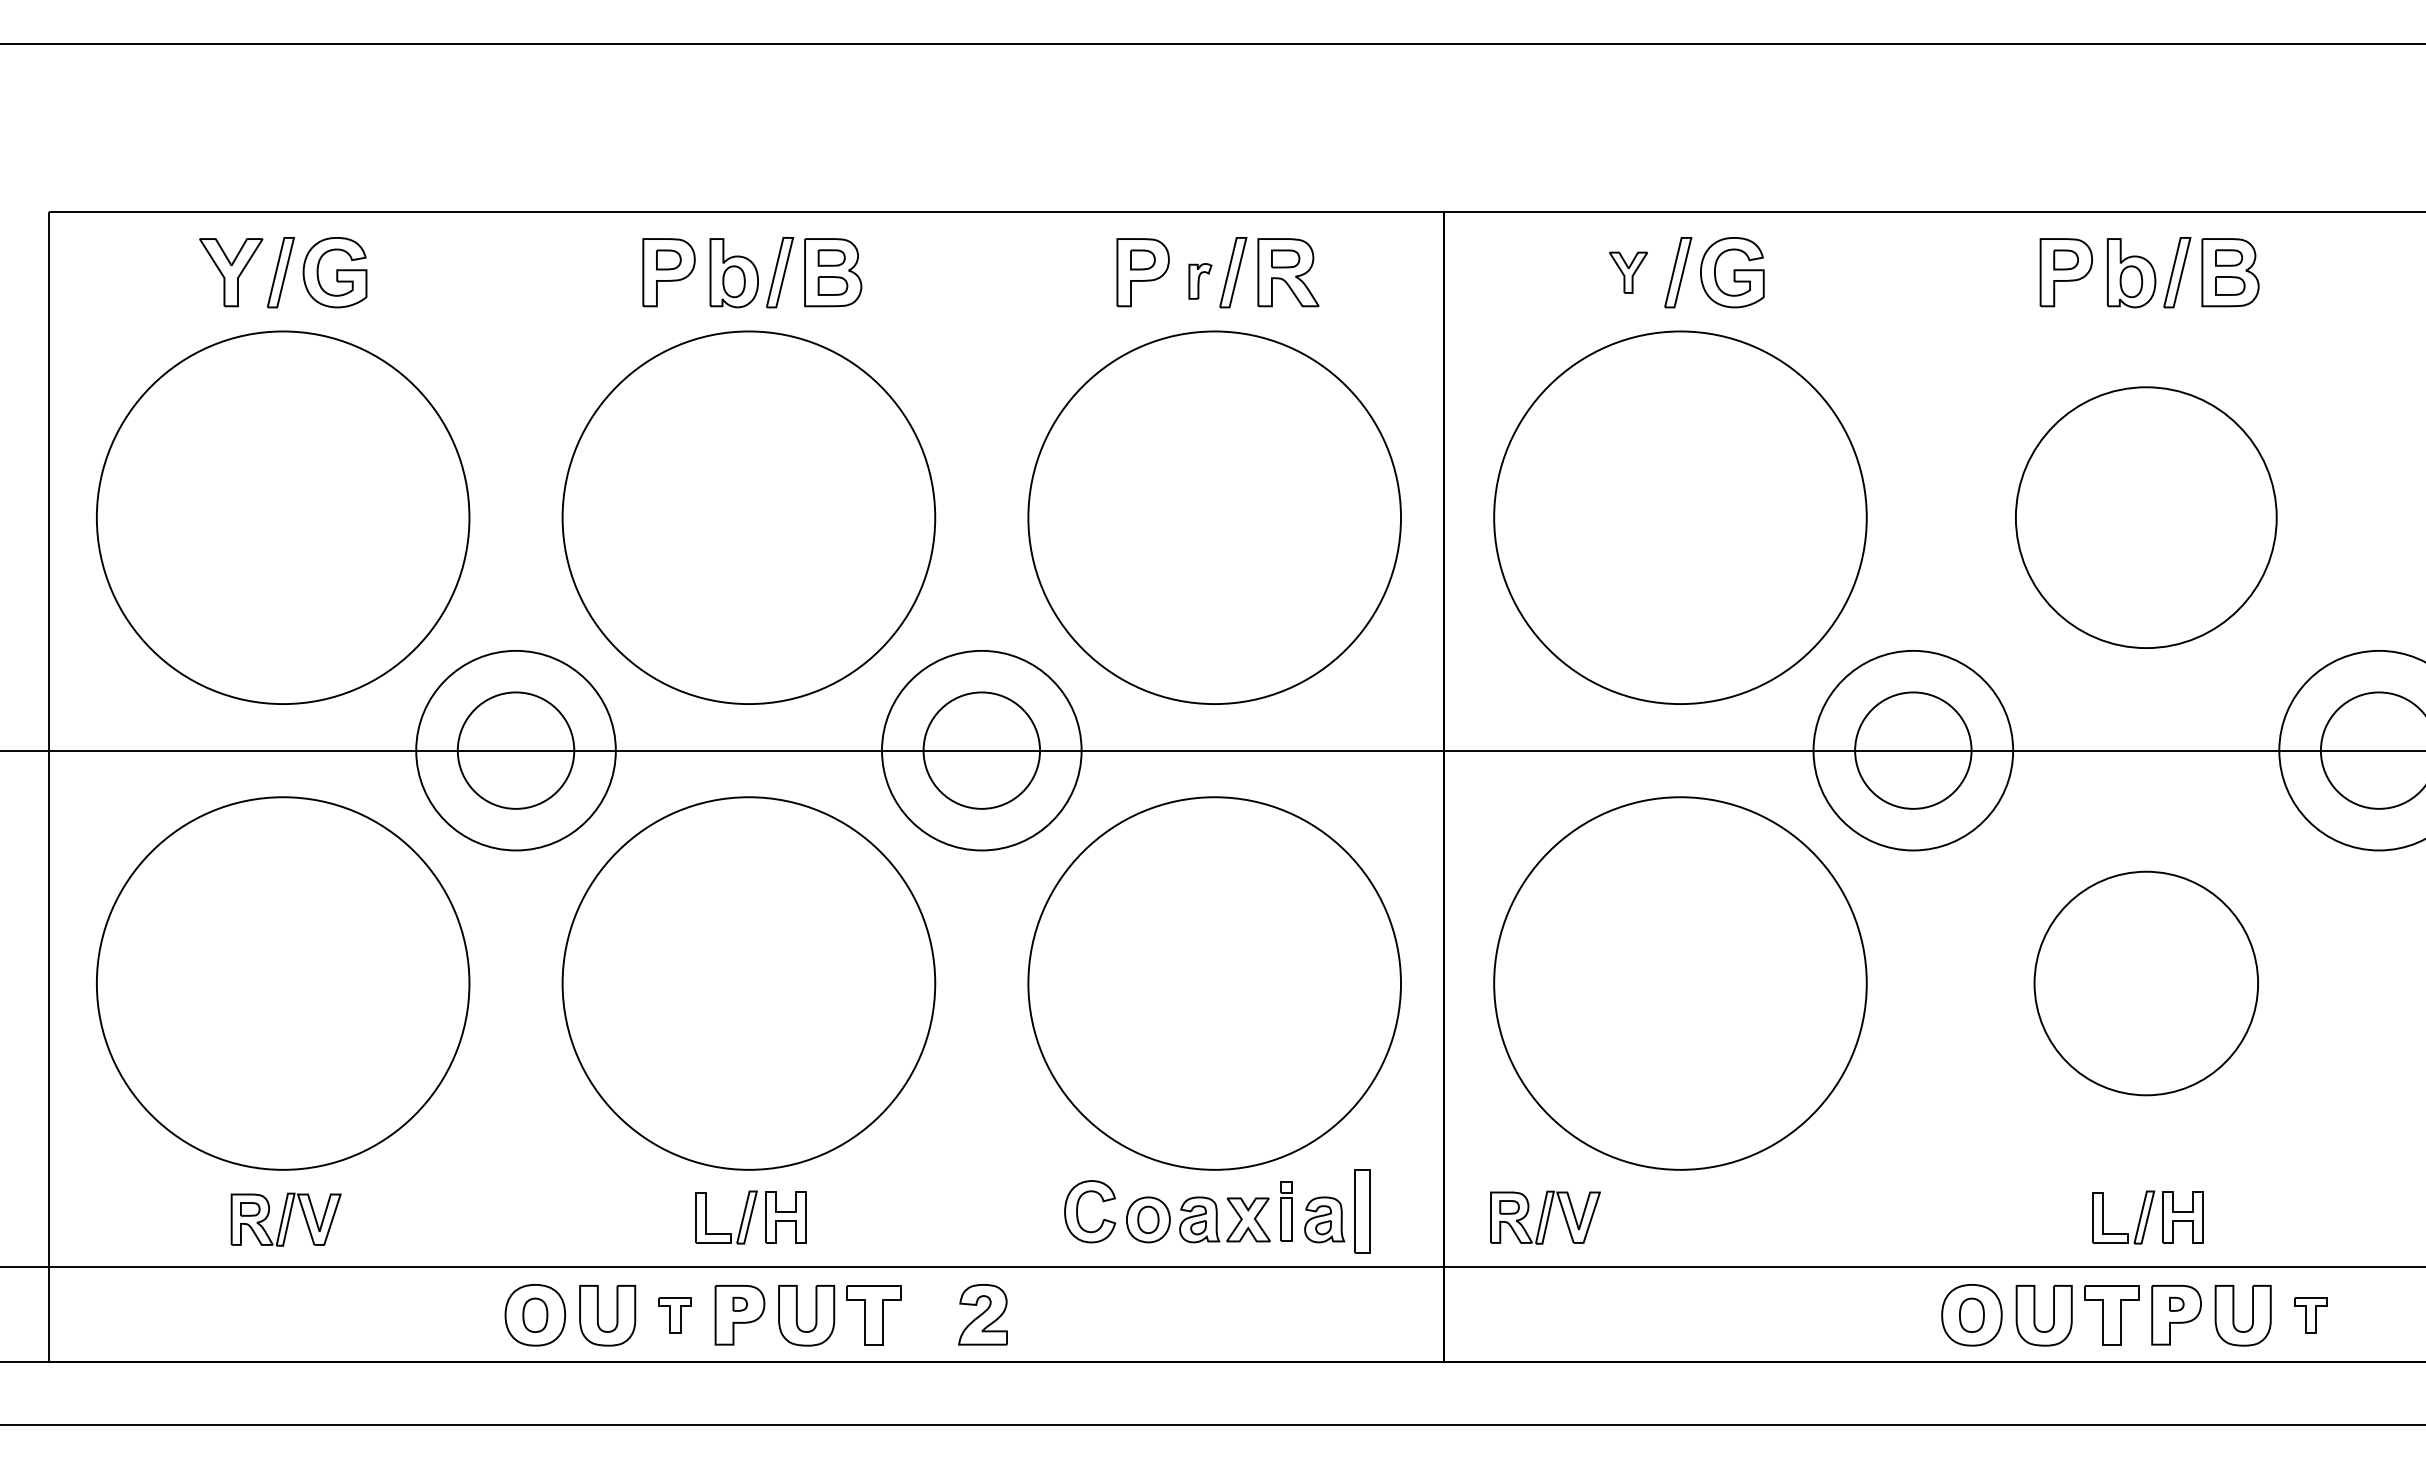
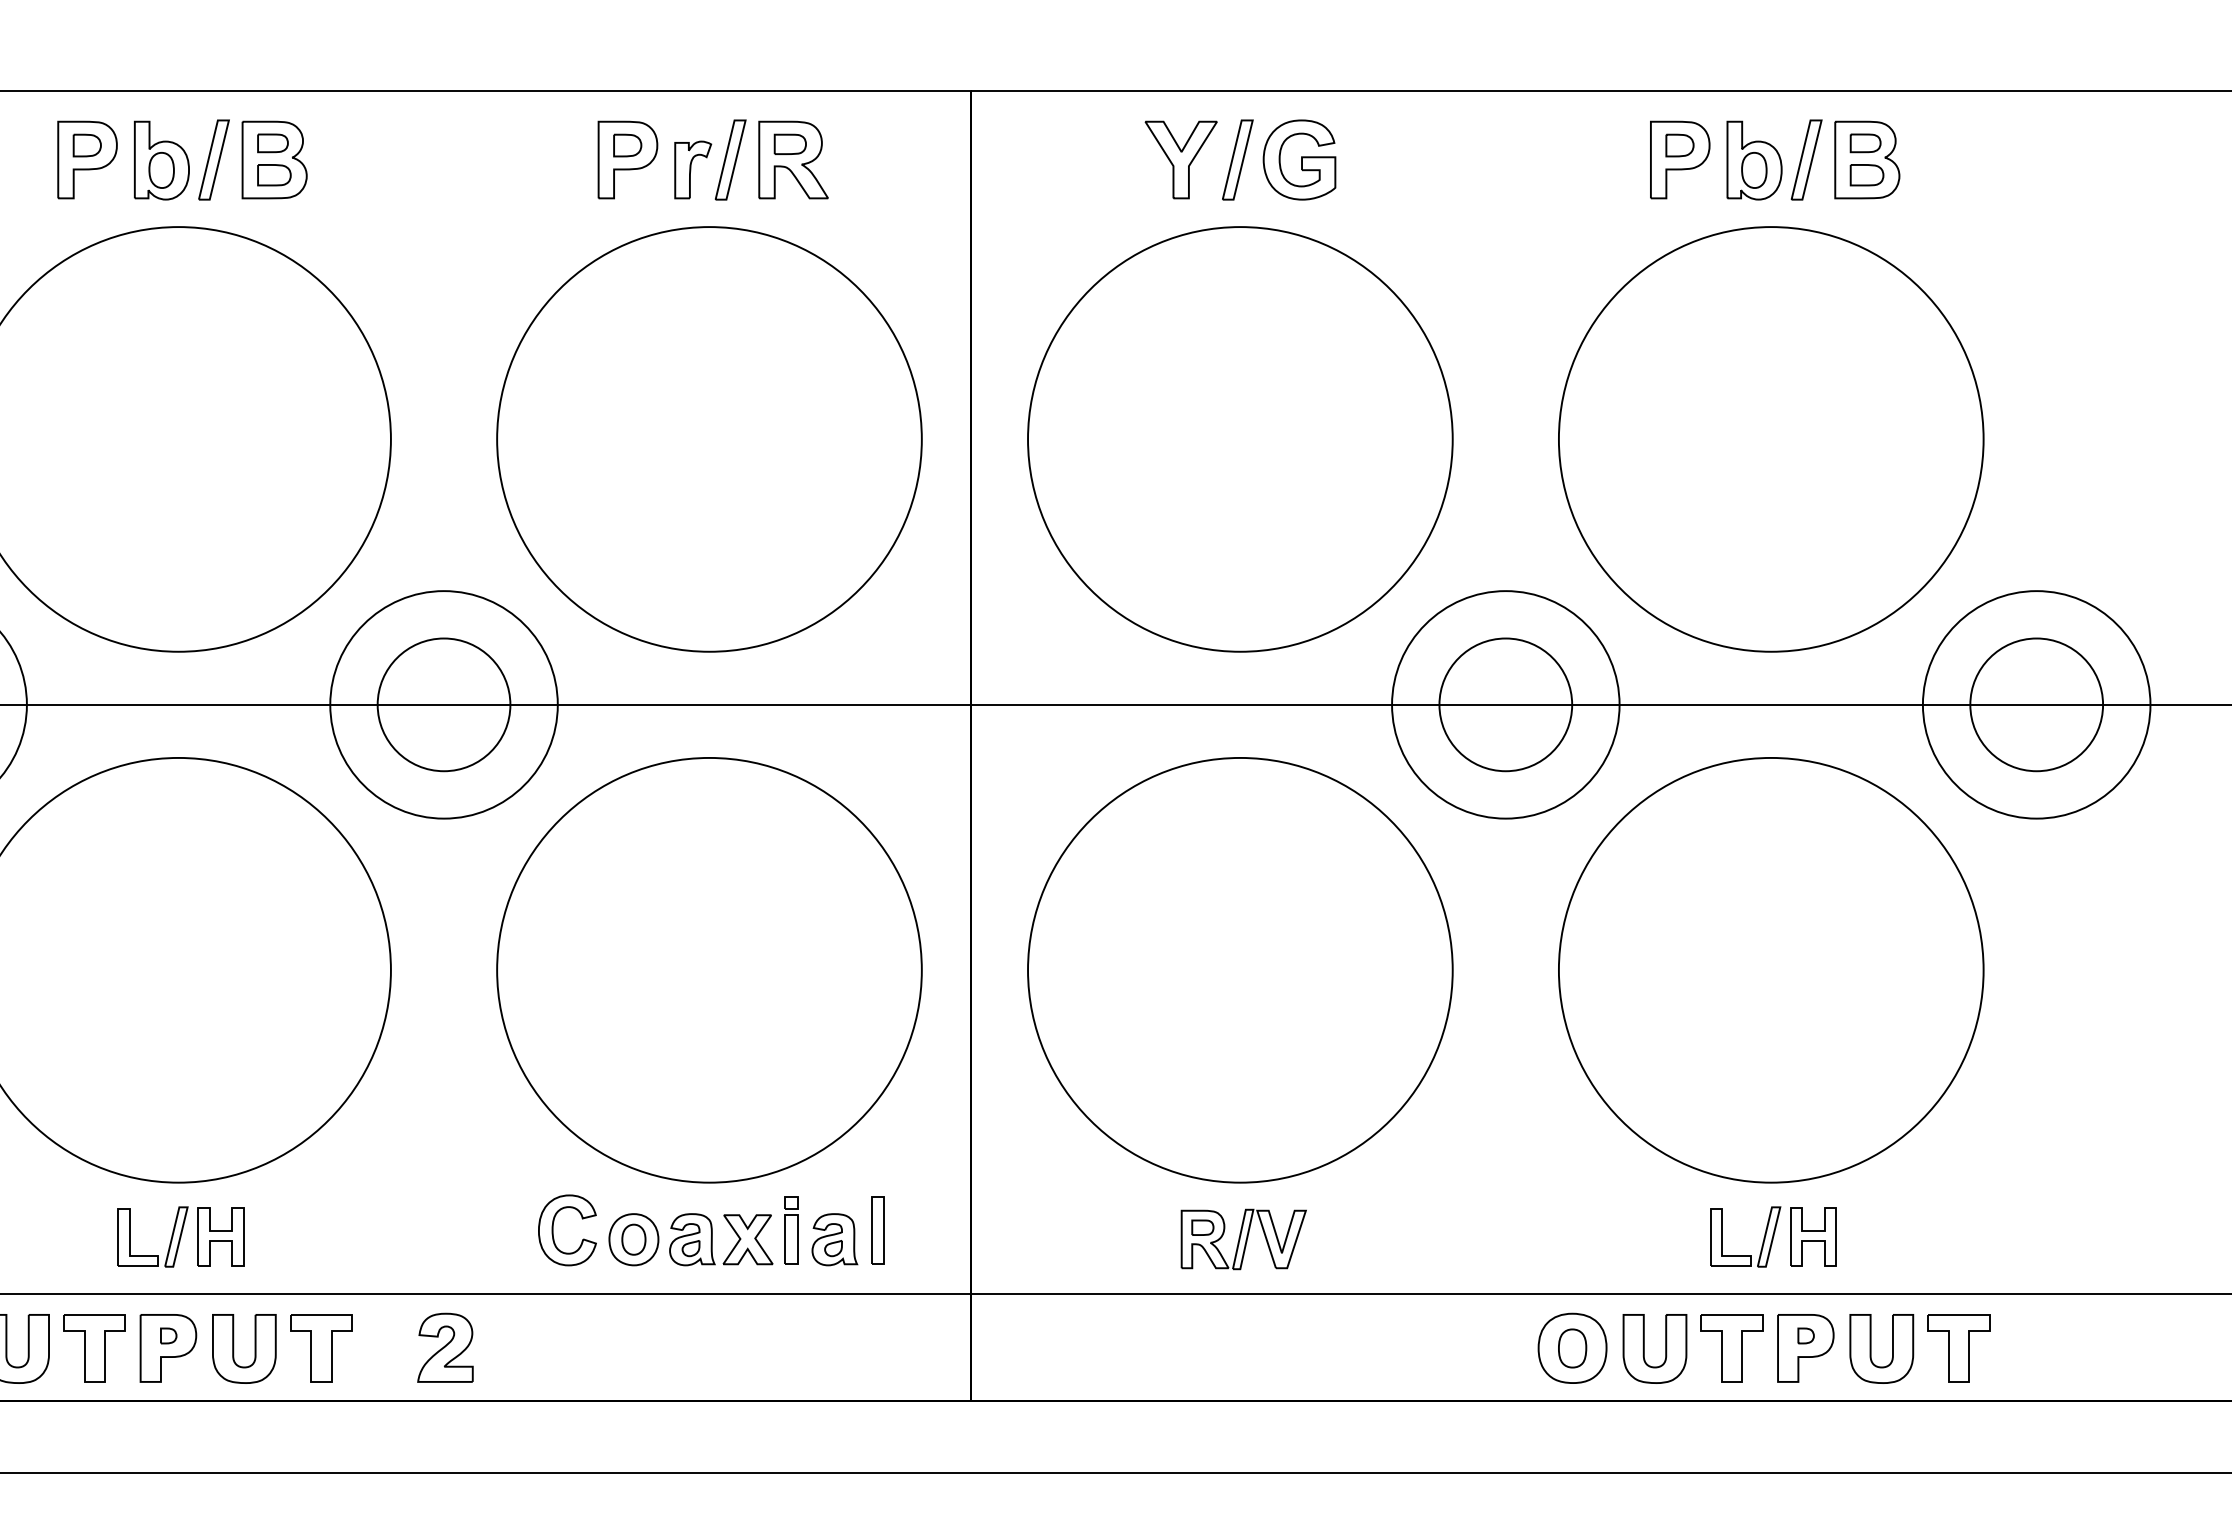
part: (1628, 272) -> (1181, 159), size x1.67
part: (1200, 281) -> (693, 170), size x1.43
part: (2146, 517) -> (1771, 439), size x1.43
part: (2146, 983) -> (1771, 970), size x1.67
part: (1362, 1211) -> (877, 1230), size x0.71
part: (1545, 1217) -> (1243, 1239), moved
part: (674, 1315) -> (93, 1348), size x1.67
part: (2310, 1315) -> (1958, 1348), size x1.67

